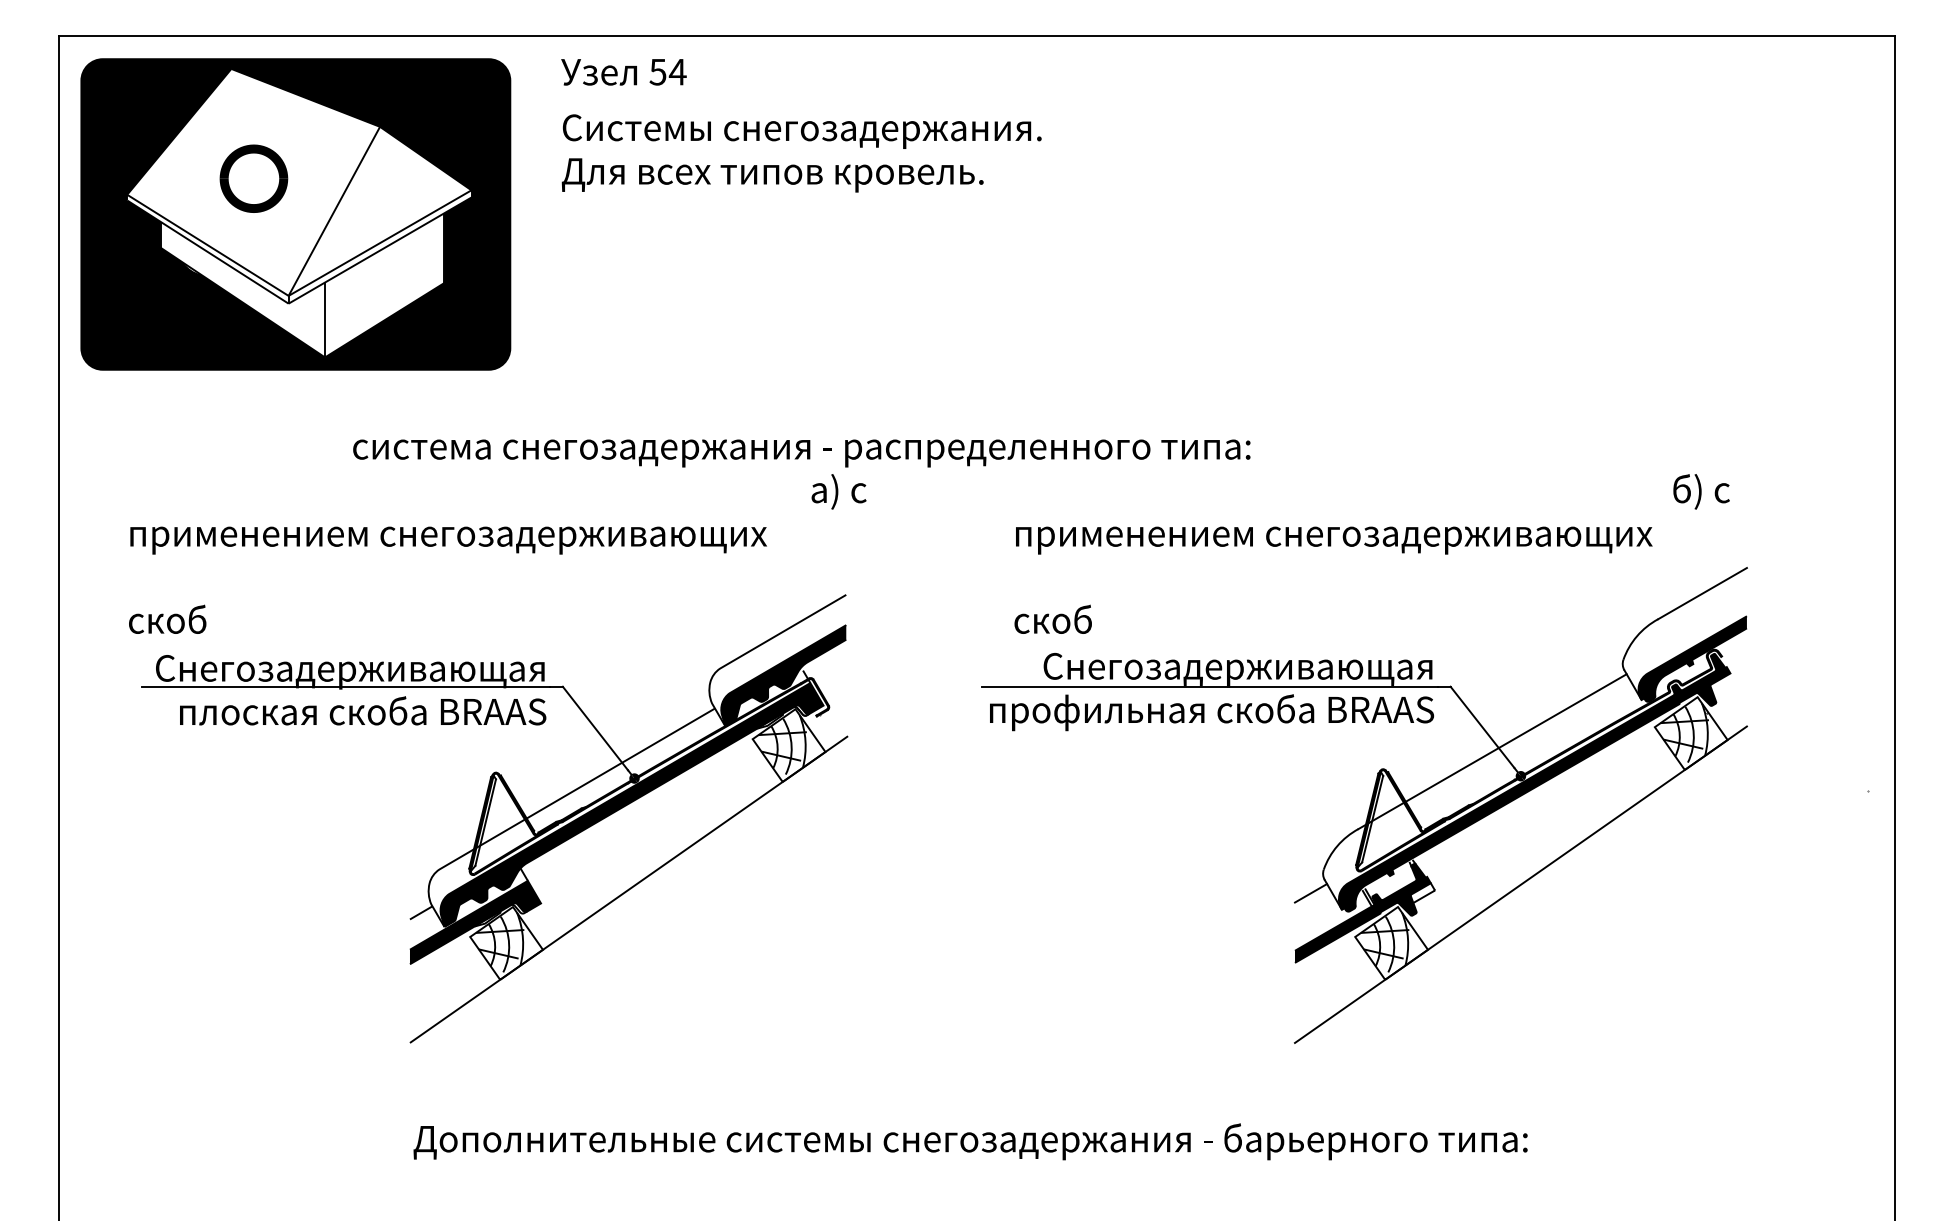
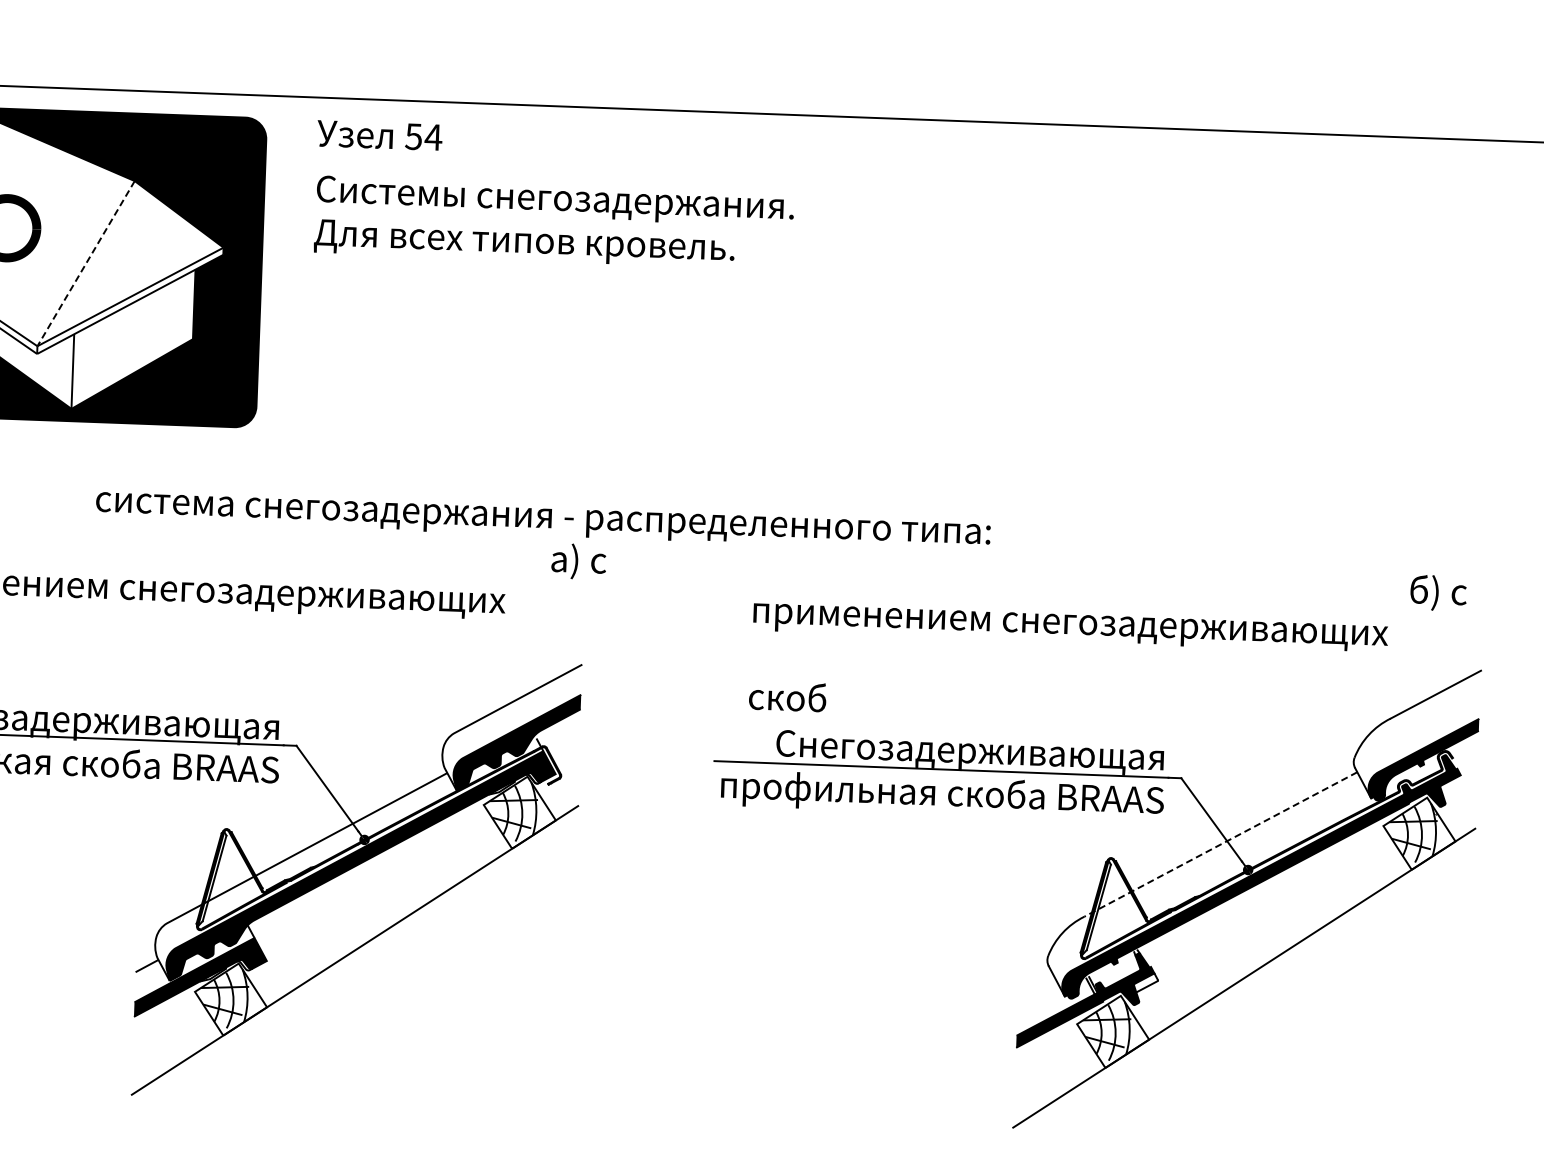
line: (334, 211) -> (86, 263), solid -> dashed
line: (1492, 751) -> (1220, 844), solid -> dashed
line: (1310, 893) -> (1034, 979), removed

